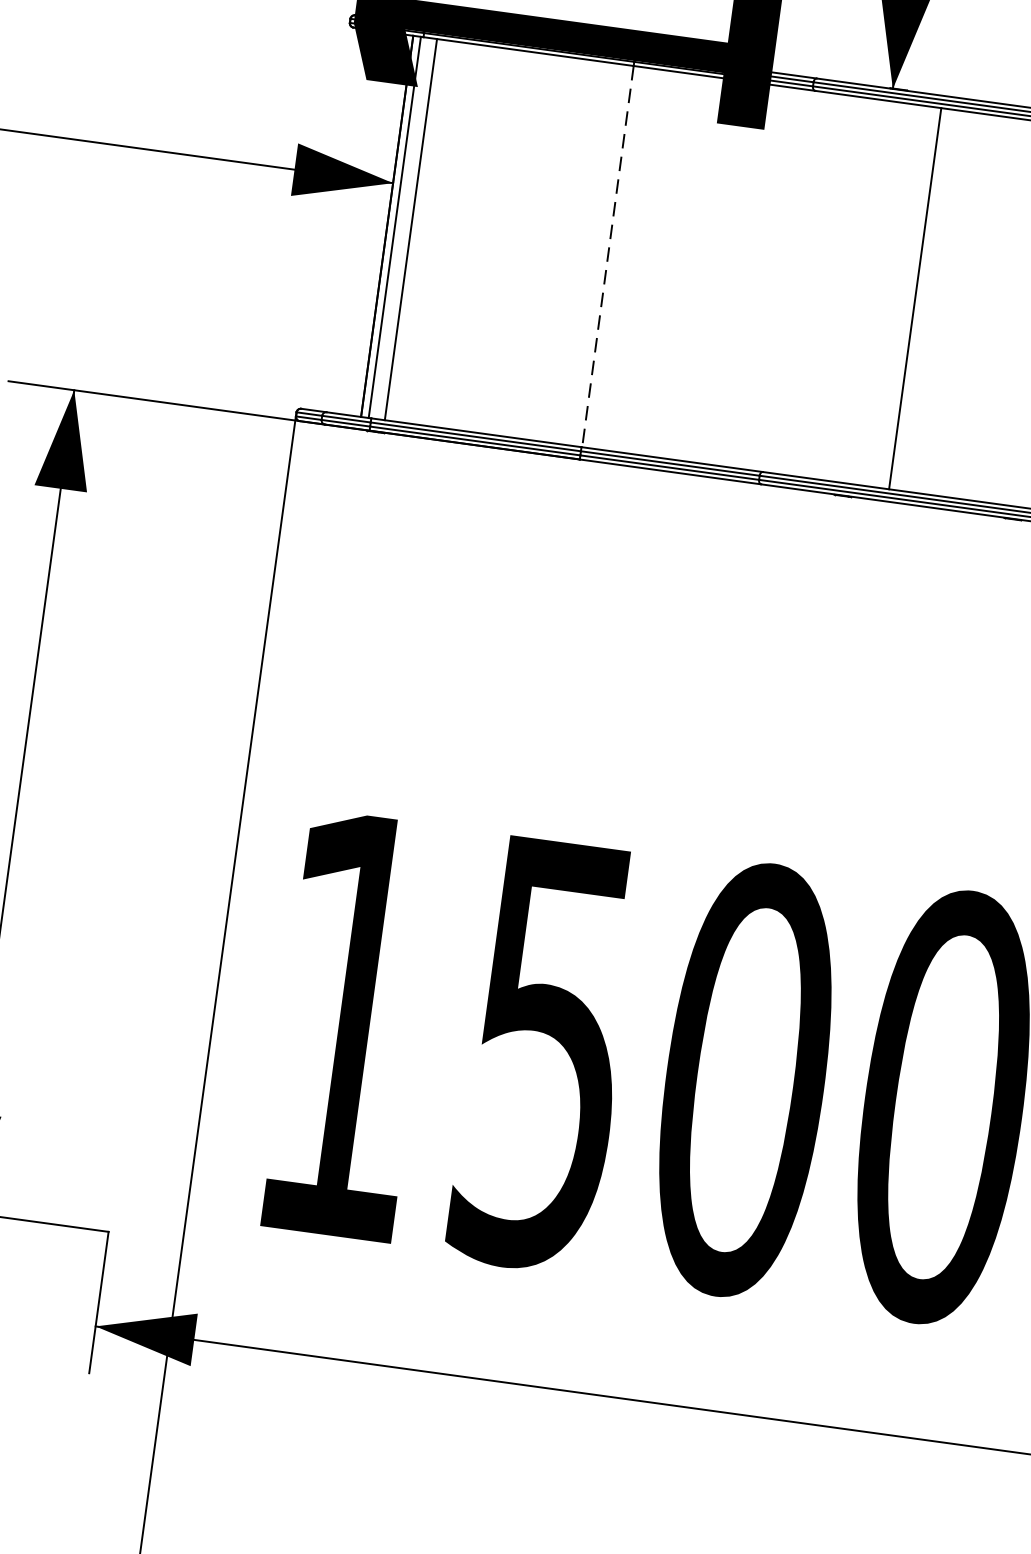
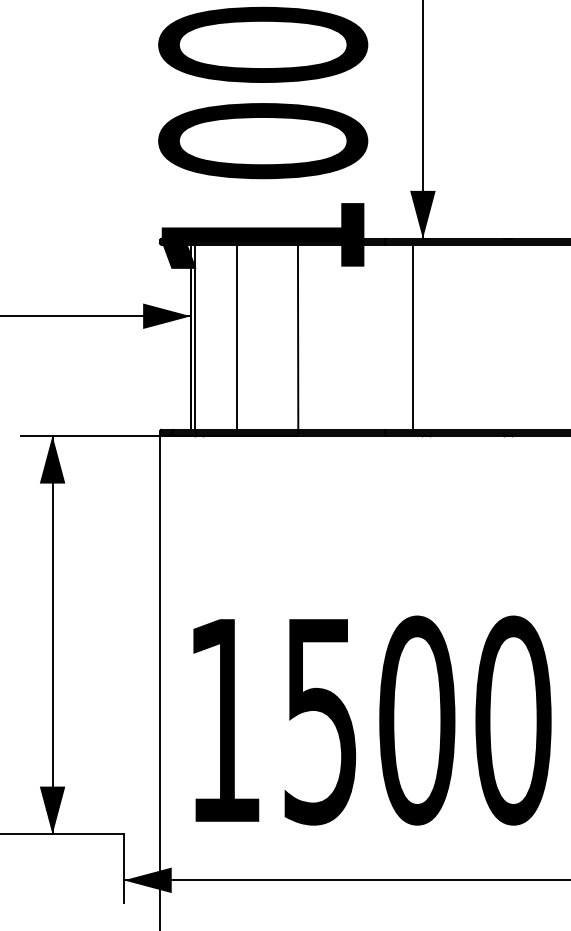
line: (411, 228) -> (236, 336), moved
line: (608, 257) -> (298, 337), dashed -> solid
line: (915, 297) -> (413, 336), moved

